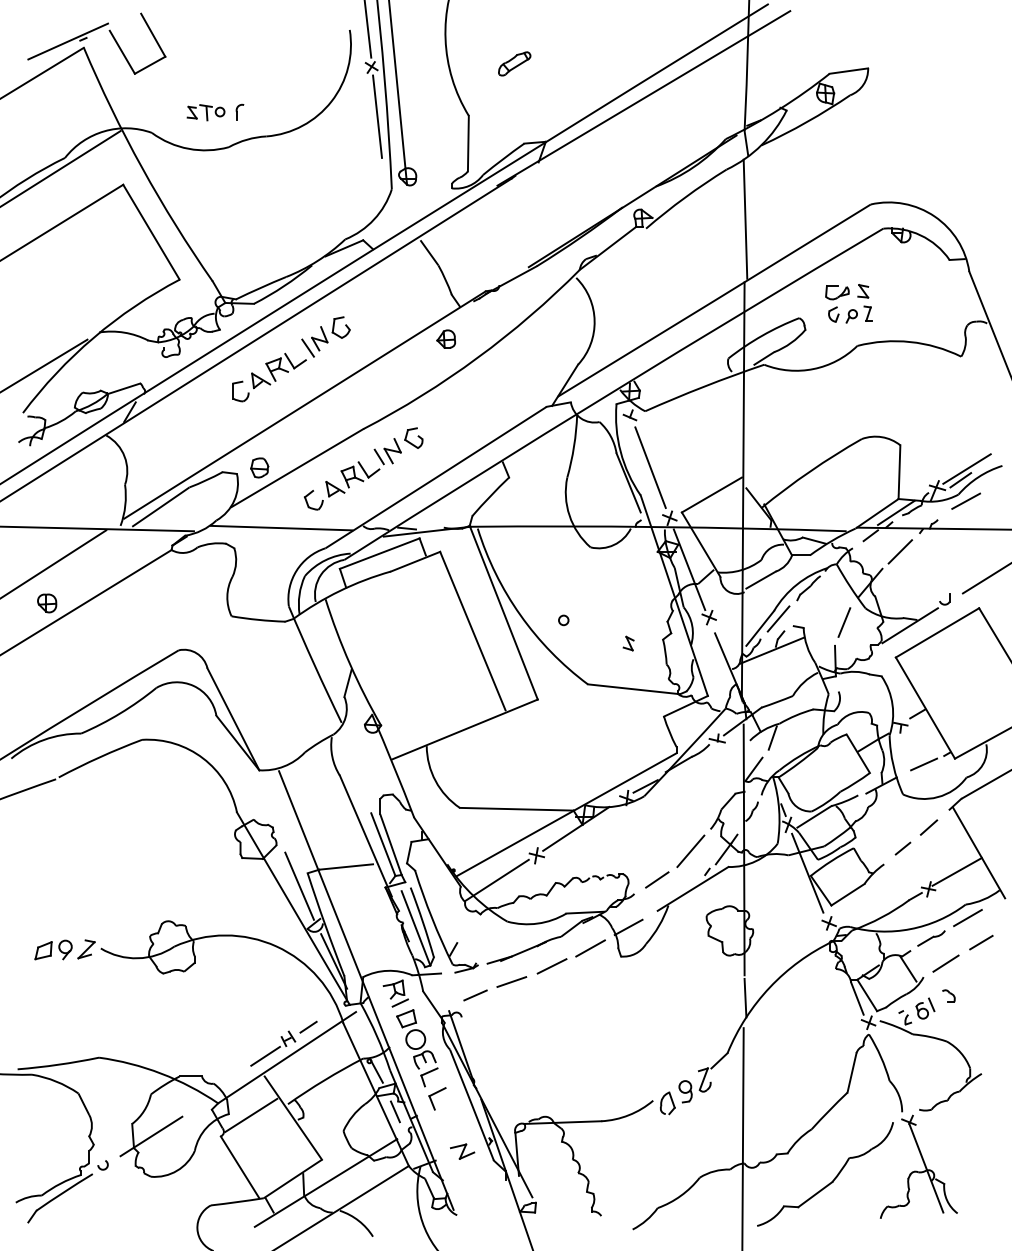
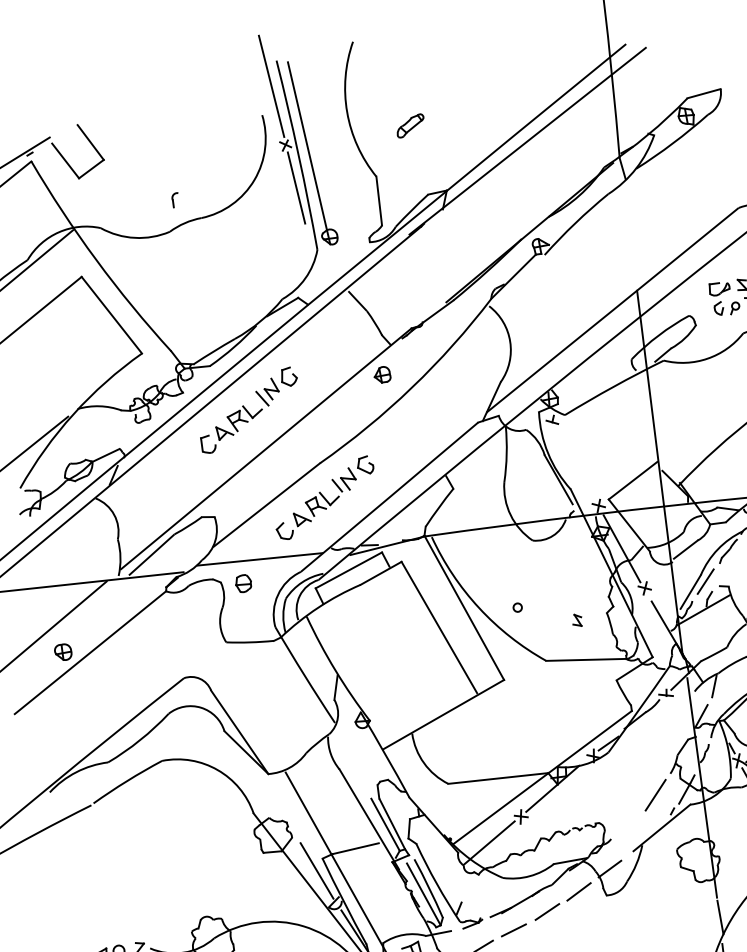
part: (205, 112) -> (145, 204), removed
line: (745, 218) -> (630, 234), removed
part: (259, 467) -> (243, 583), moved
line: (650, 467) -> (576, 463), removed
line: (657, 879) -> (629, 823), removed

